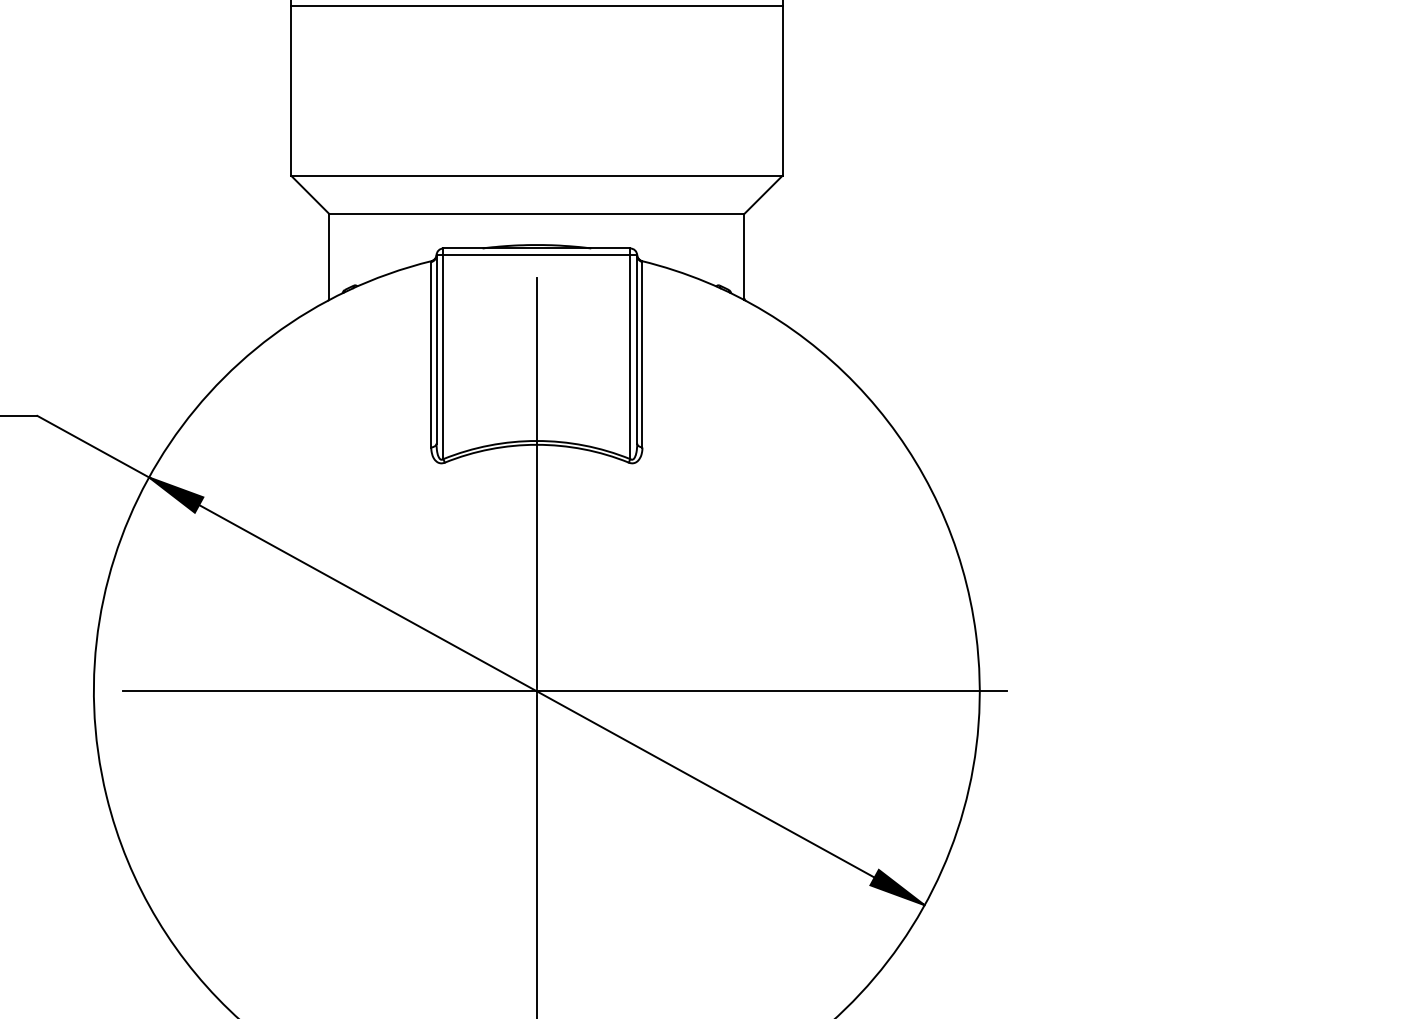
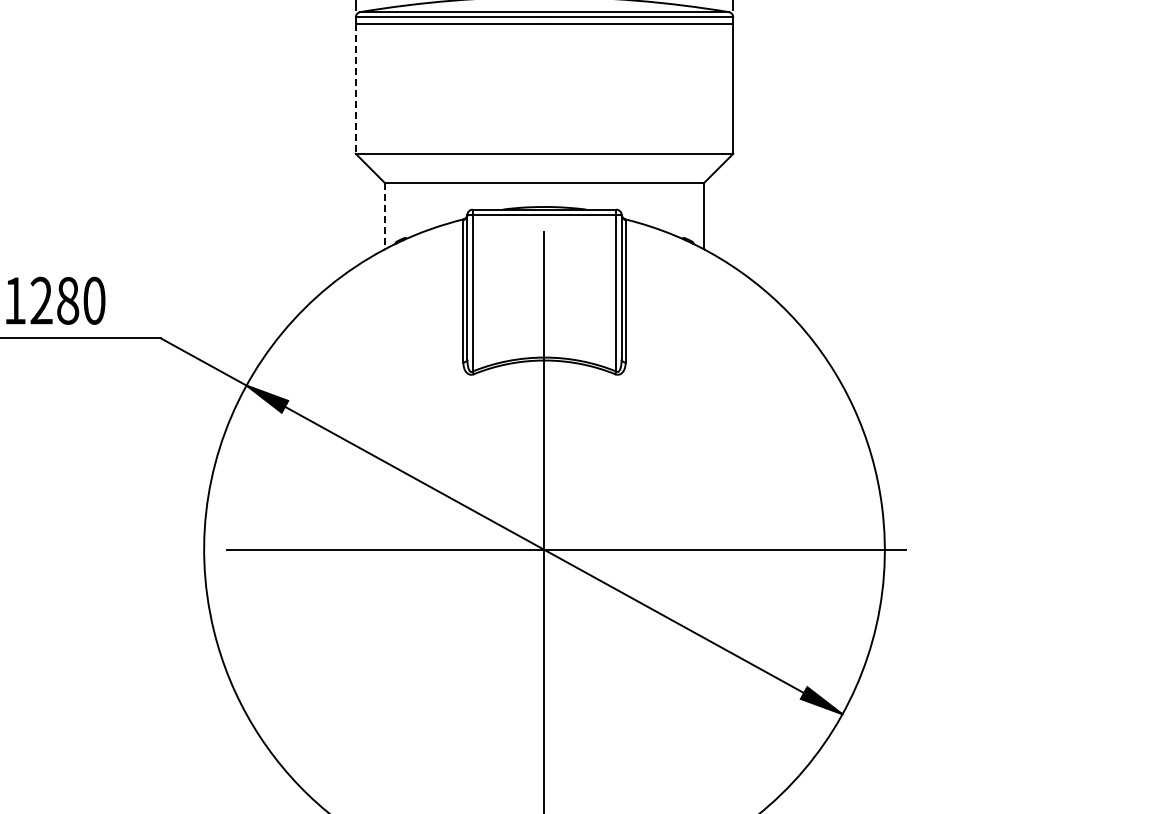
line: (290, 92) -> (355, 89), solid -> dashed
line: (328, 257) -> (384, 216), solid -> dashed

